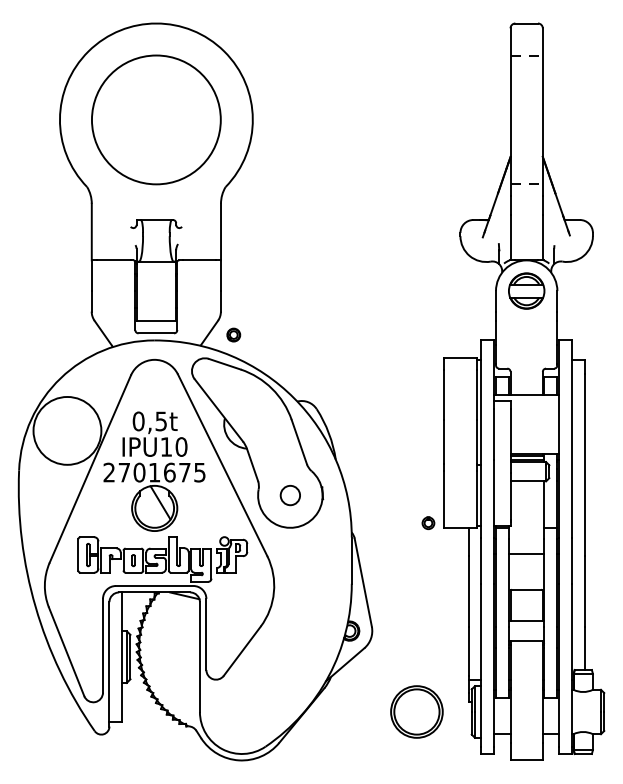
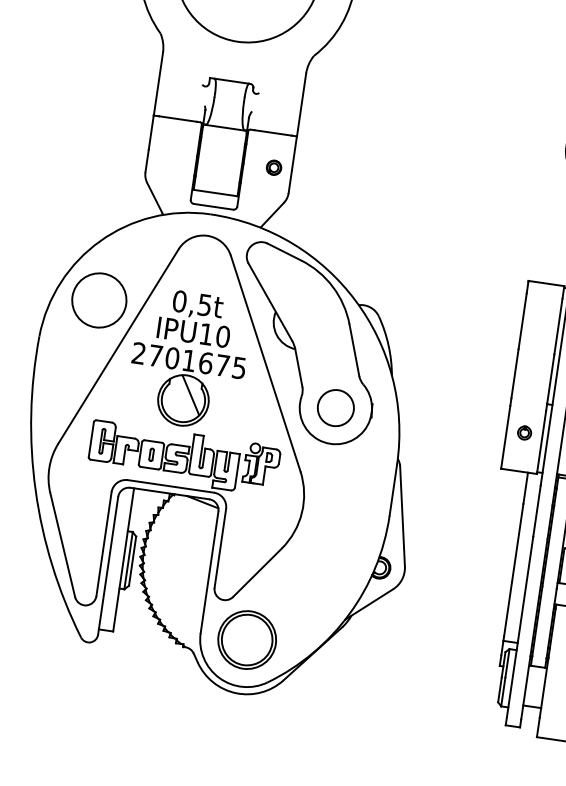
part: (233, 334) -> (273, 167), moved
circle: (67, 430) -> (99, 300), size x0.71
circle: (290, 495) -> (335, 408), size x1.67
part: (428, 522) -> (524, 432), moved
part: (416, 711) -> (246, 639), moved

